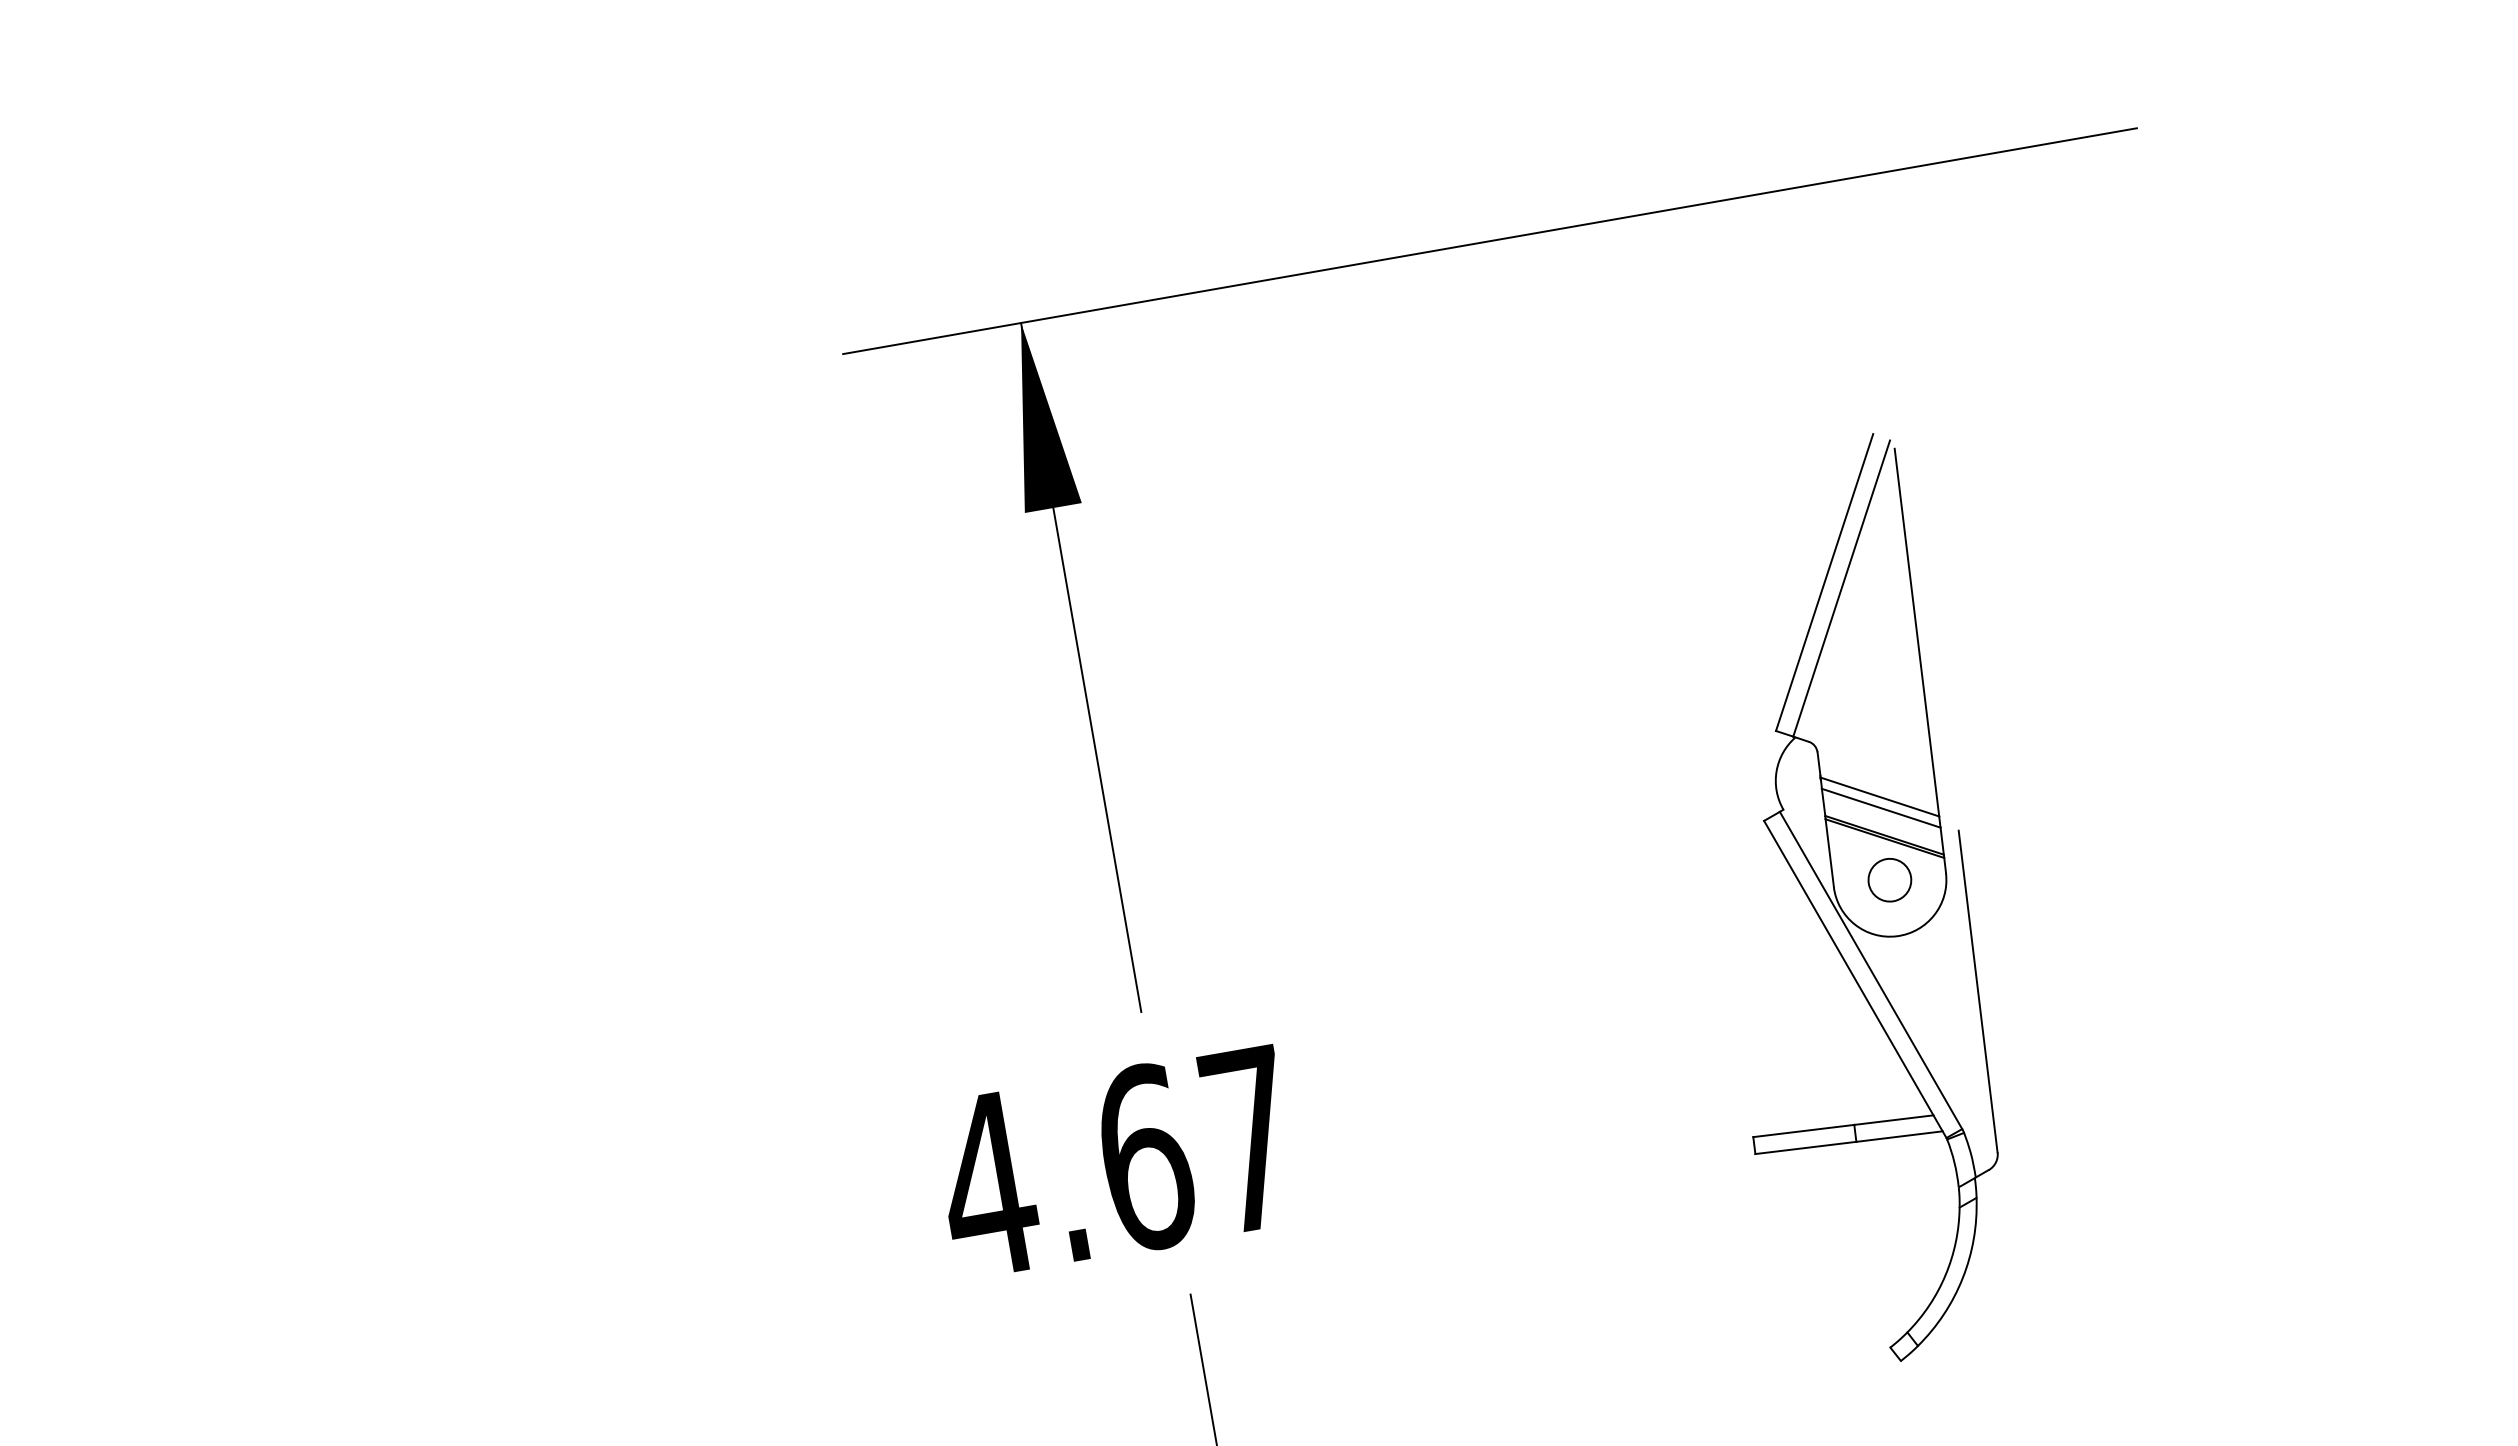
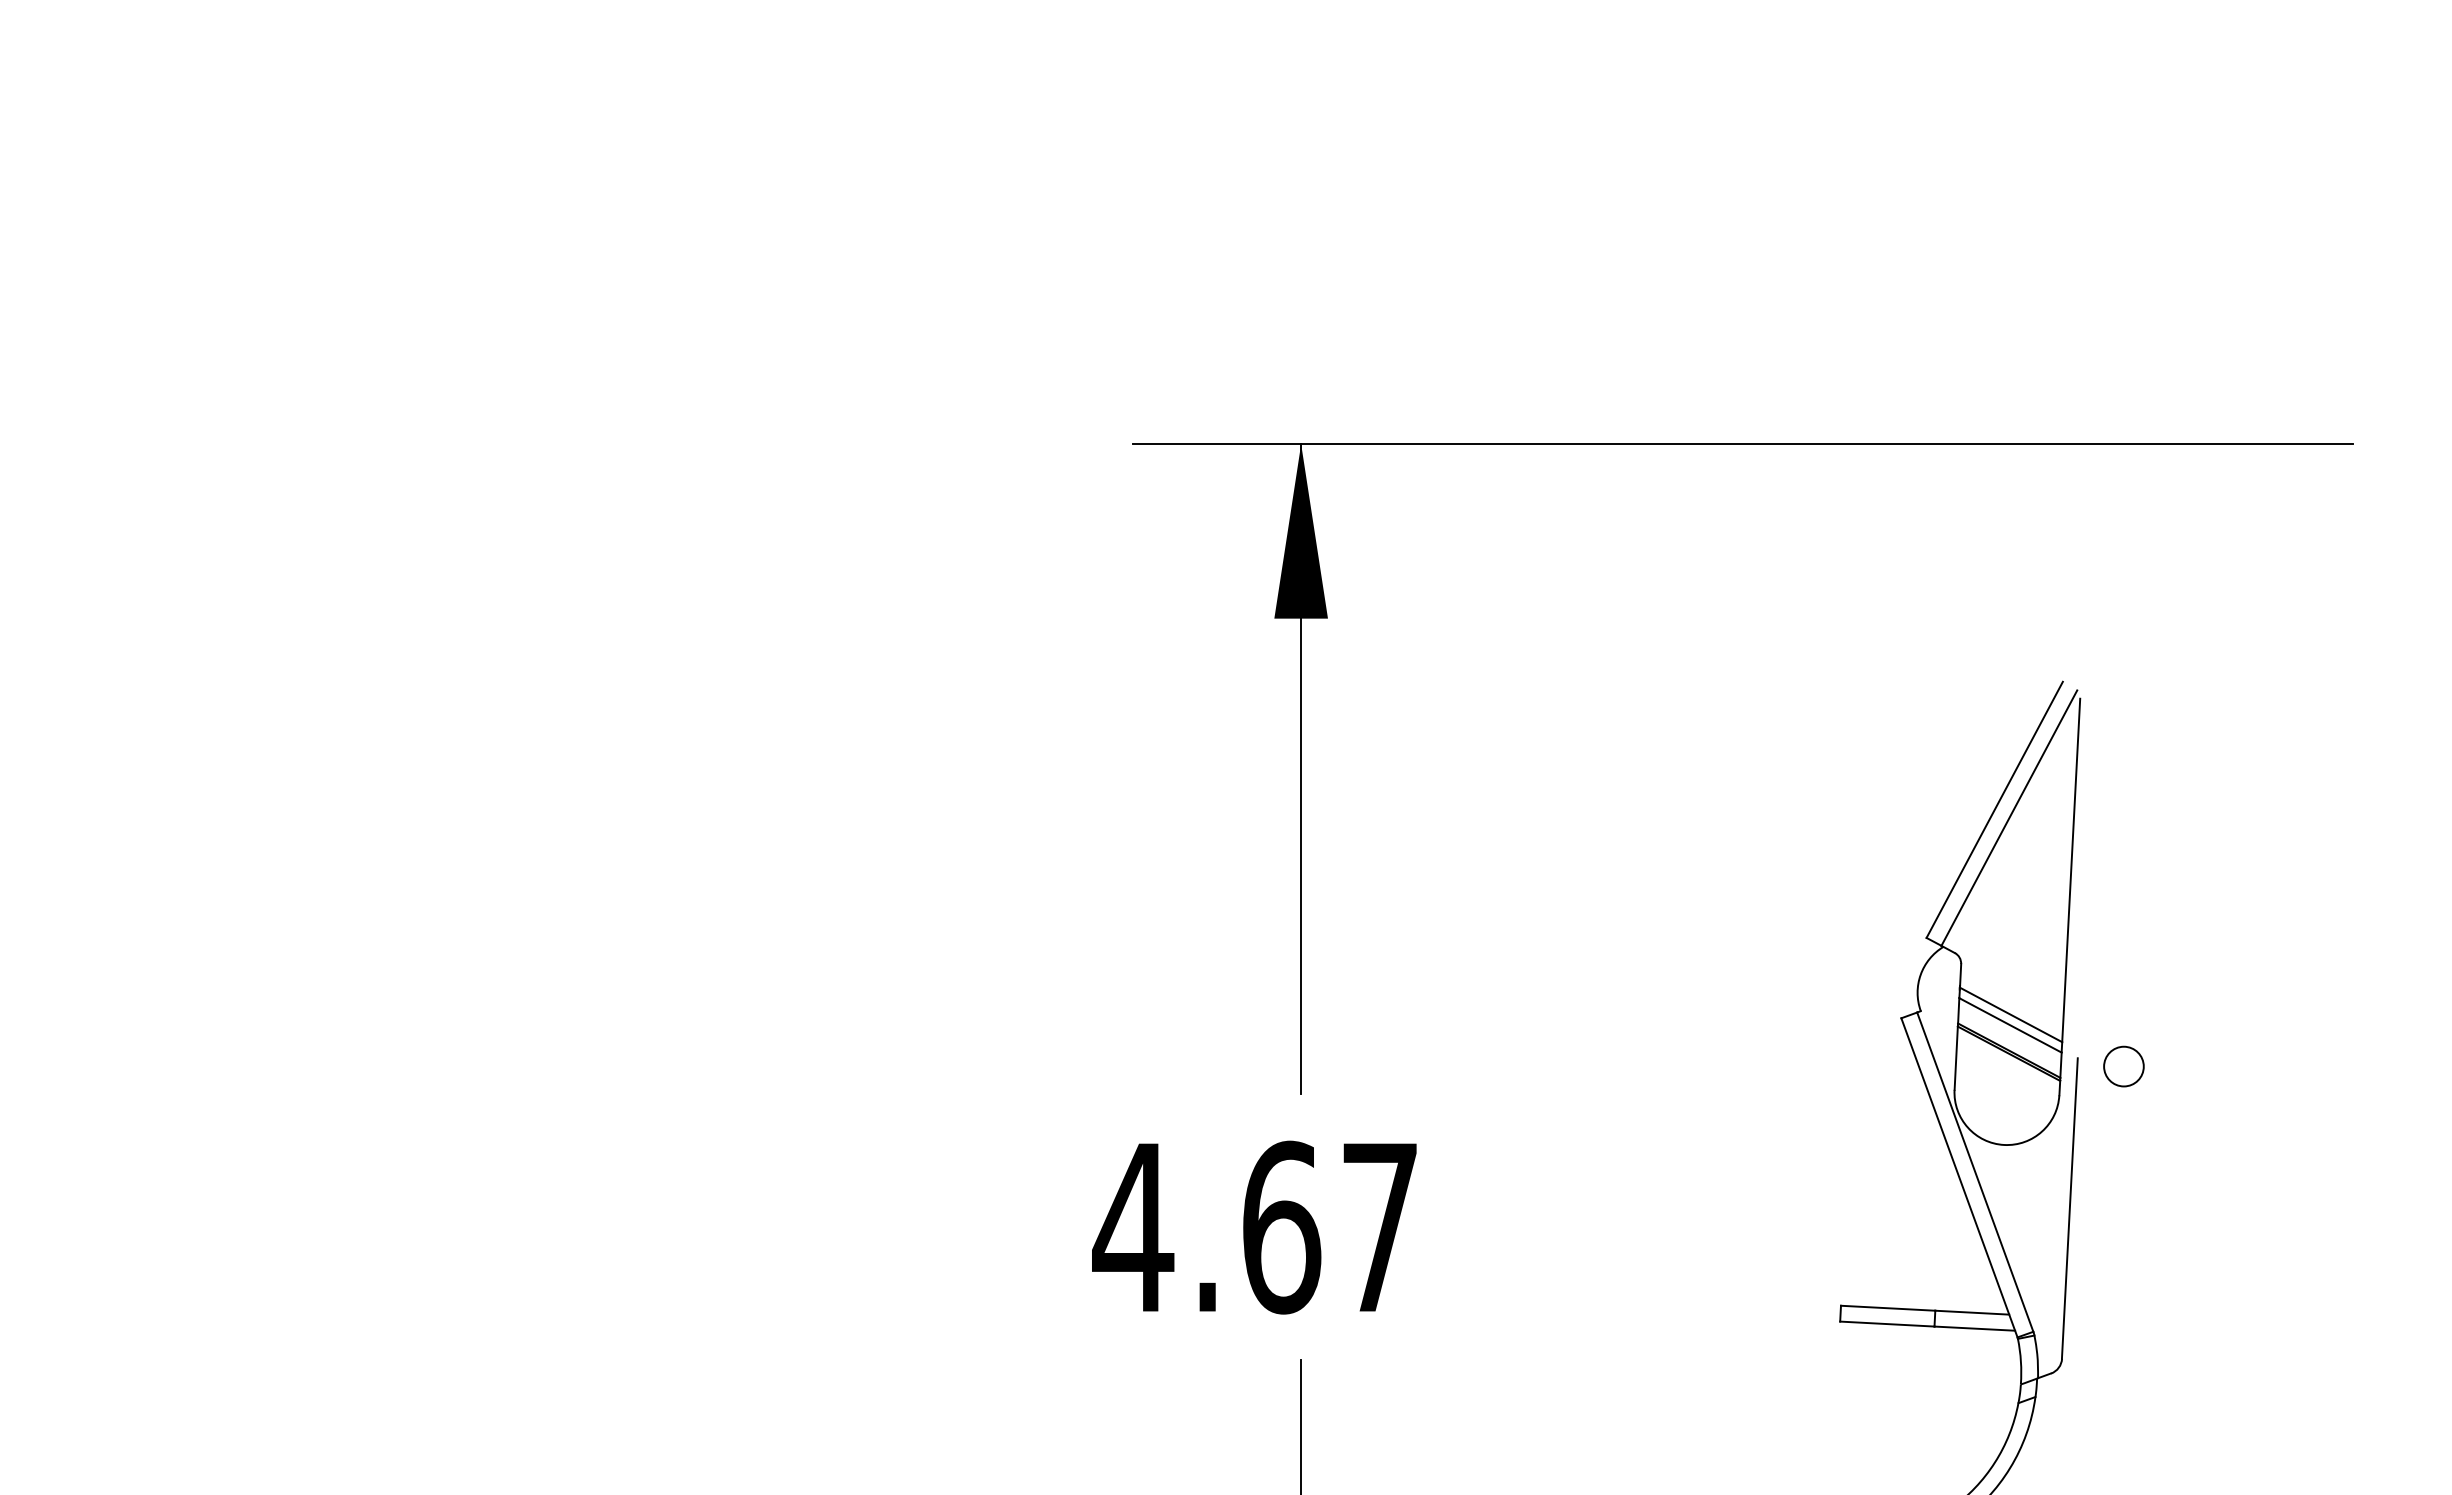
circle: (1889, 880) -> (2123, 1066), moved

